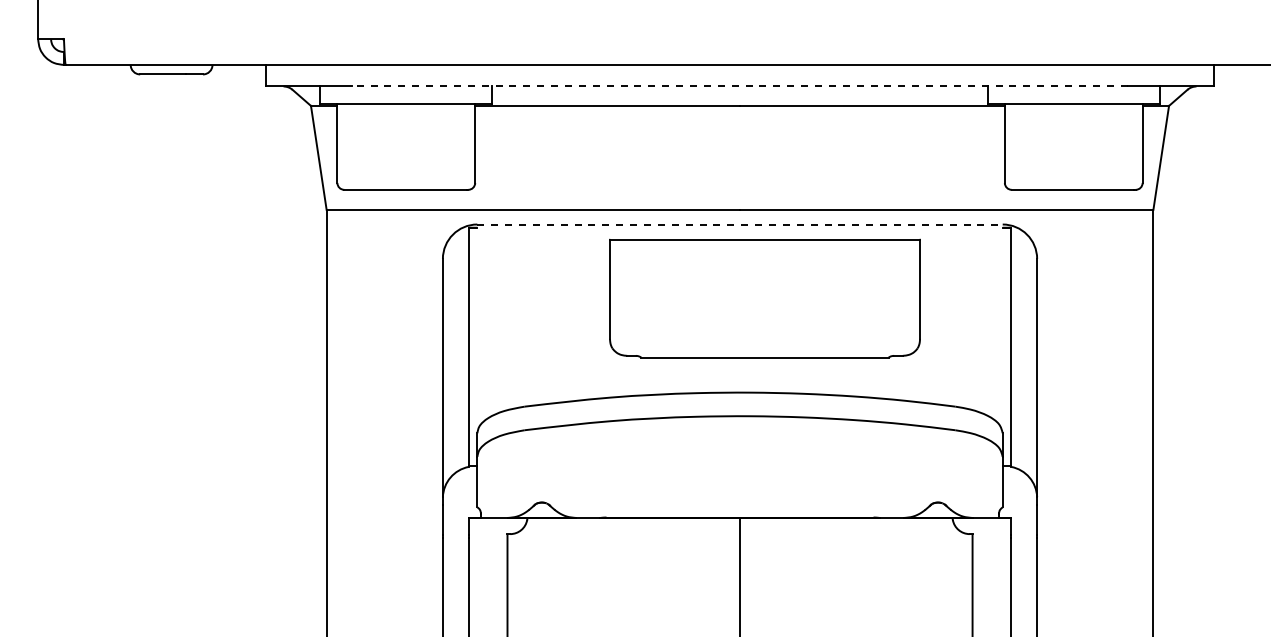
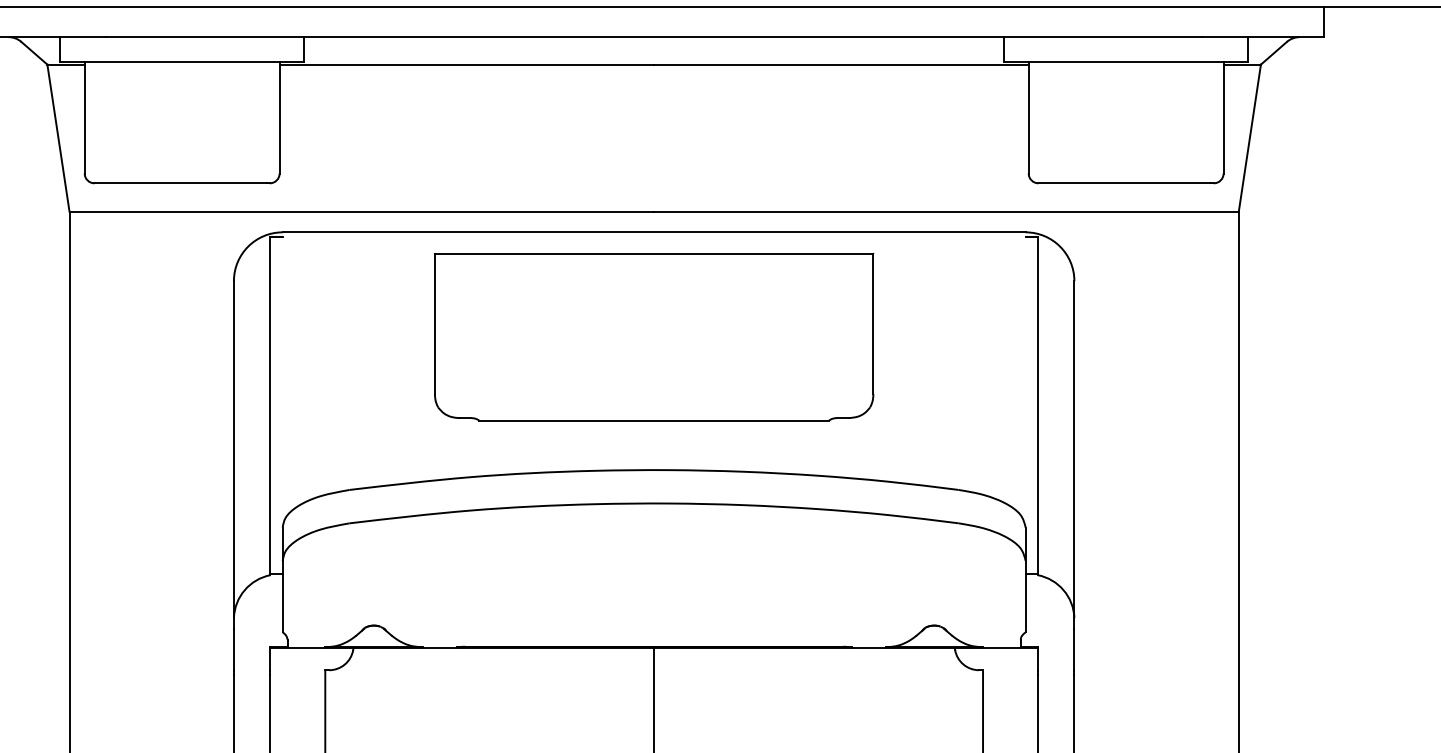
line: (740, 86) -> (654, 37), dashed -> solid
line: (740, 224) -> (654, 232), dashed -> solid
part: (764, 298) -> (653, 336), moved

